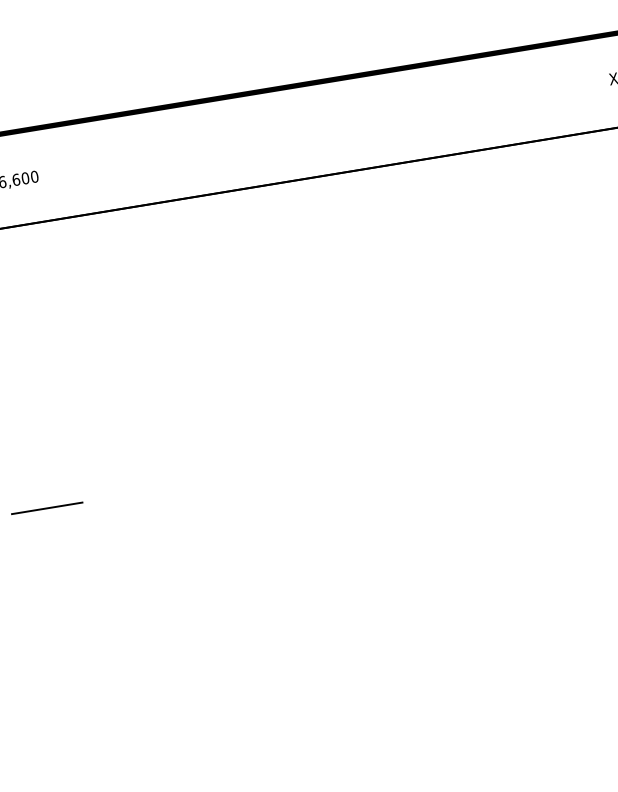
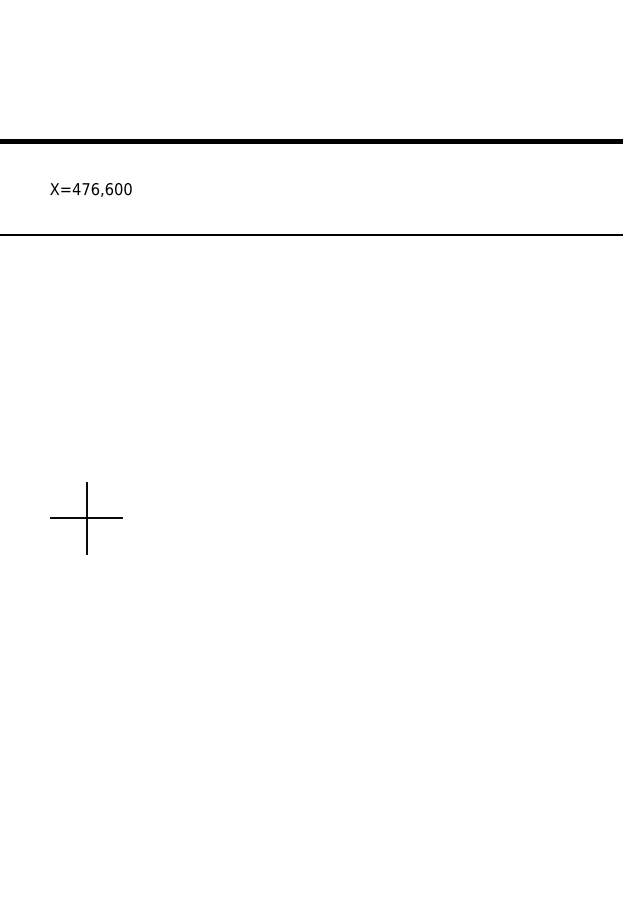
line: (46, 507) -> (86, 517), added

